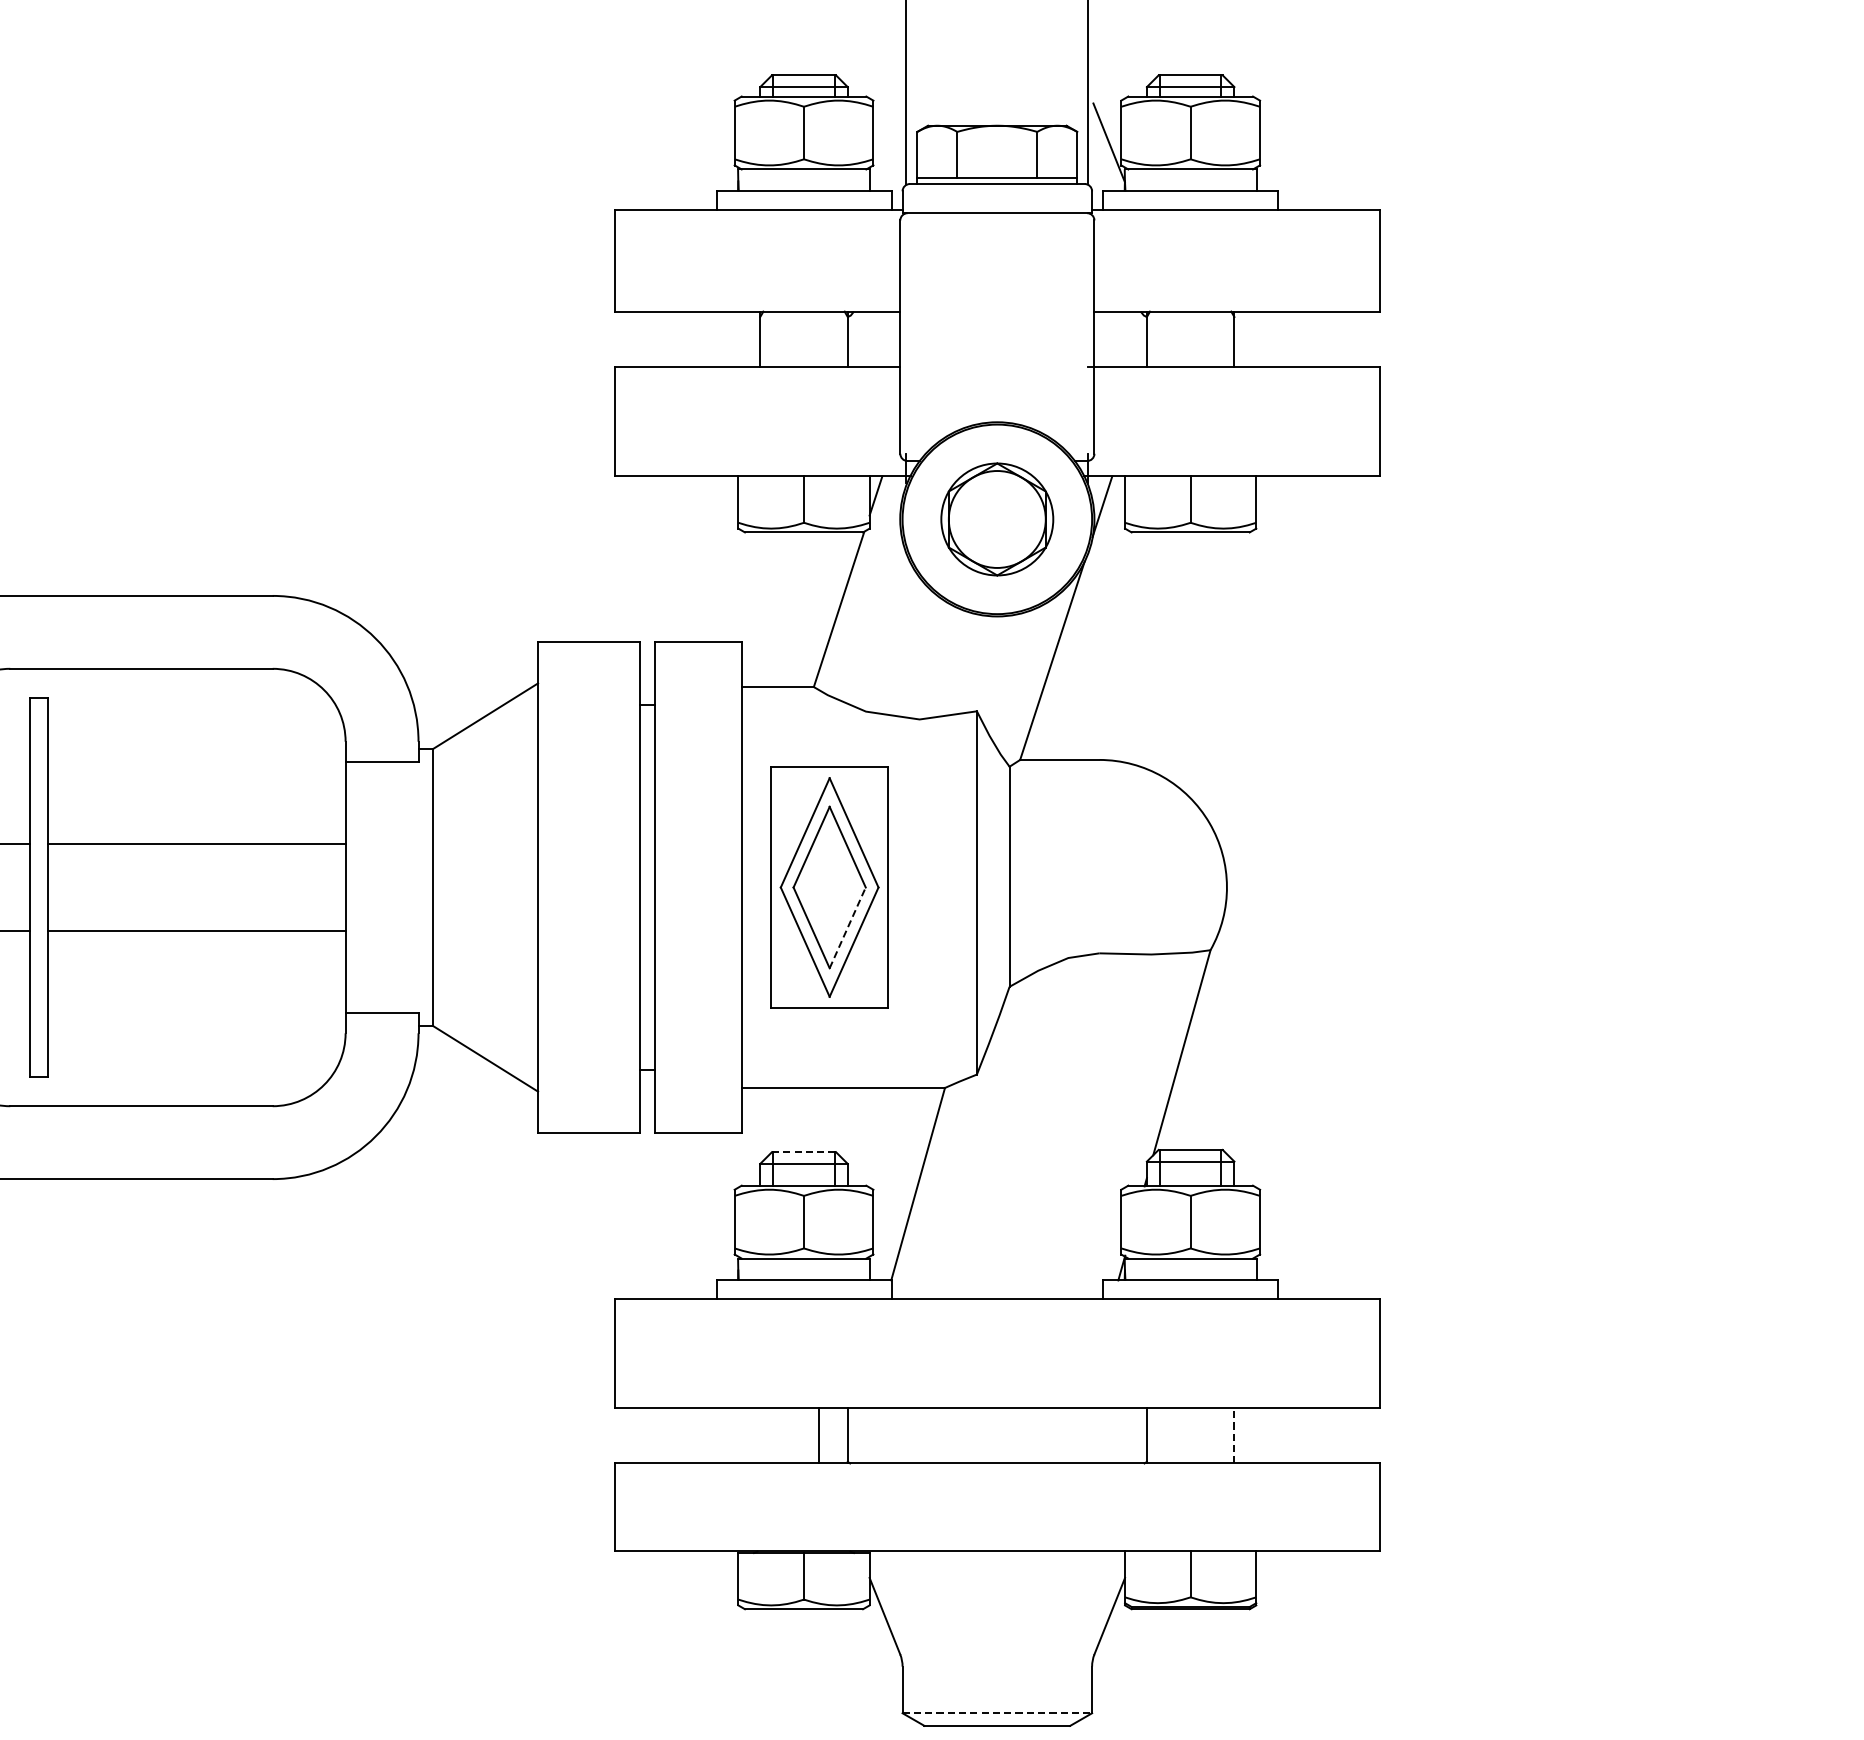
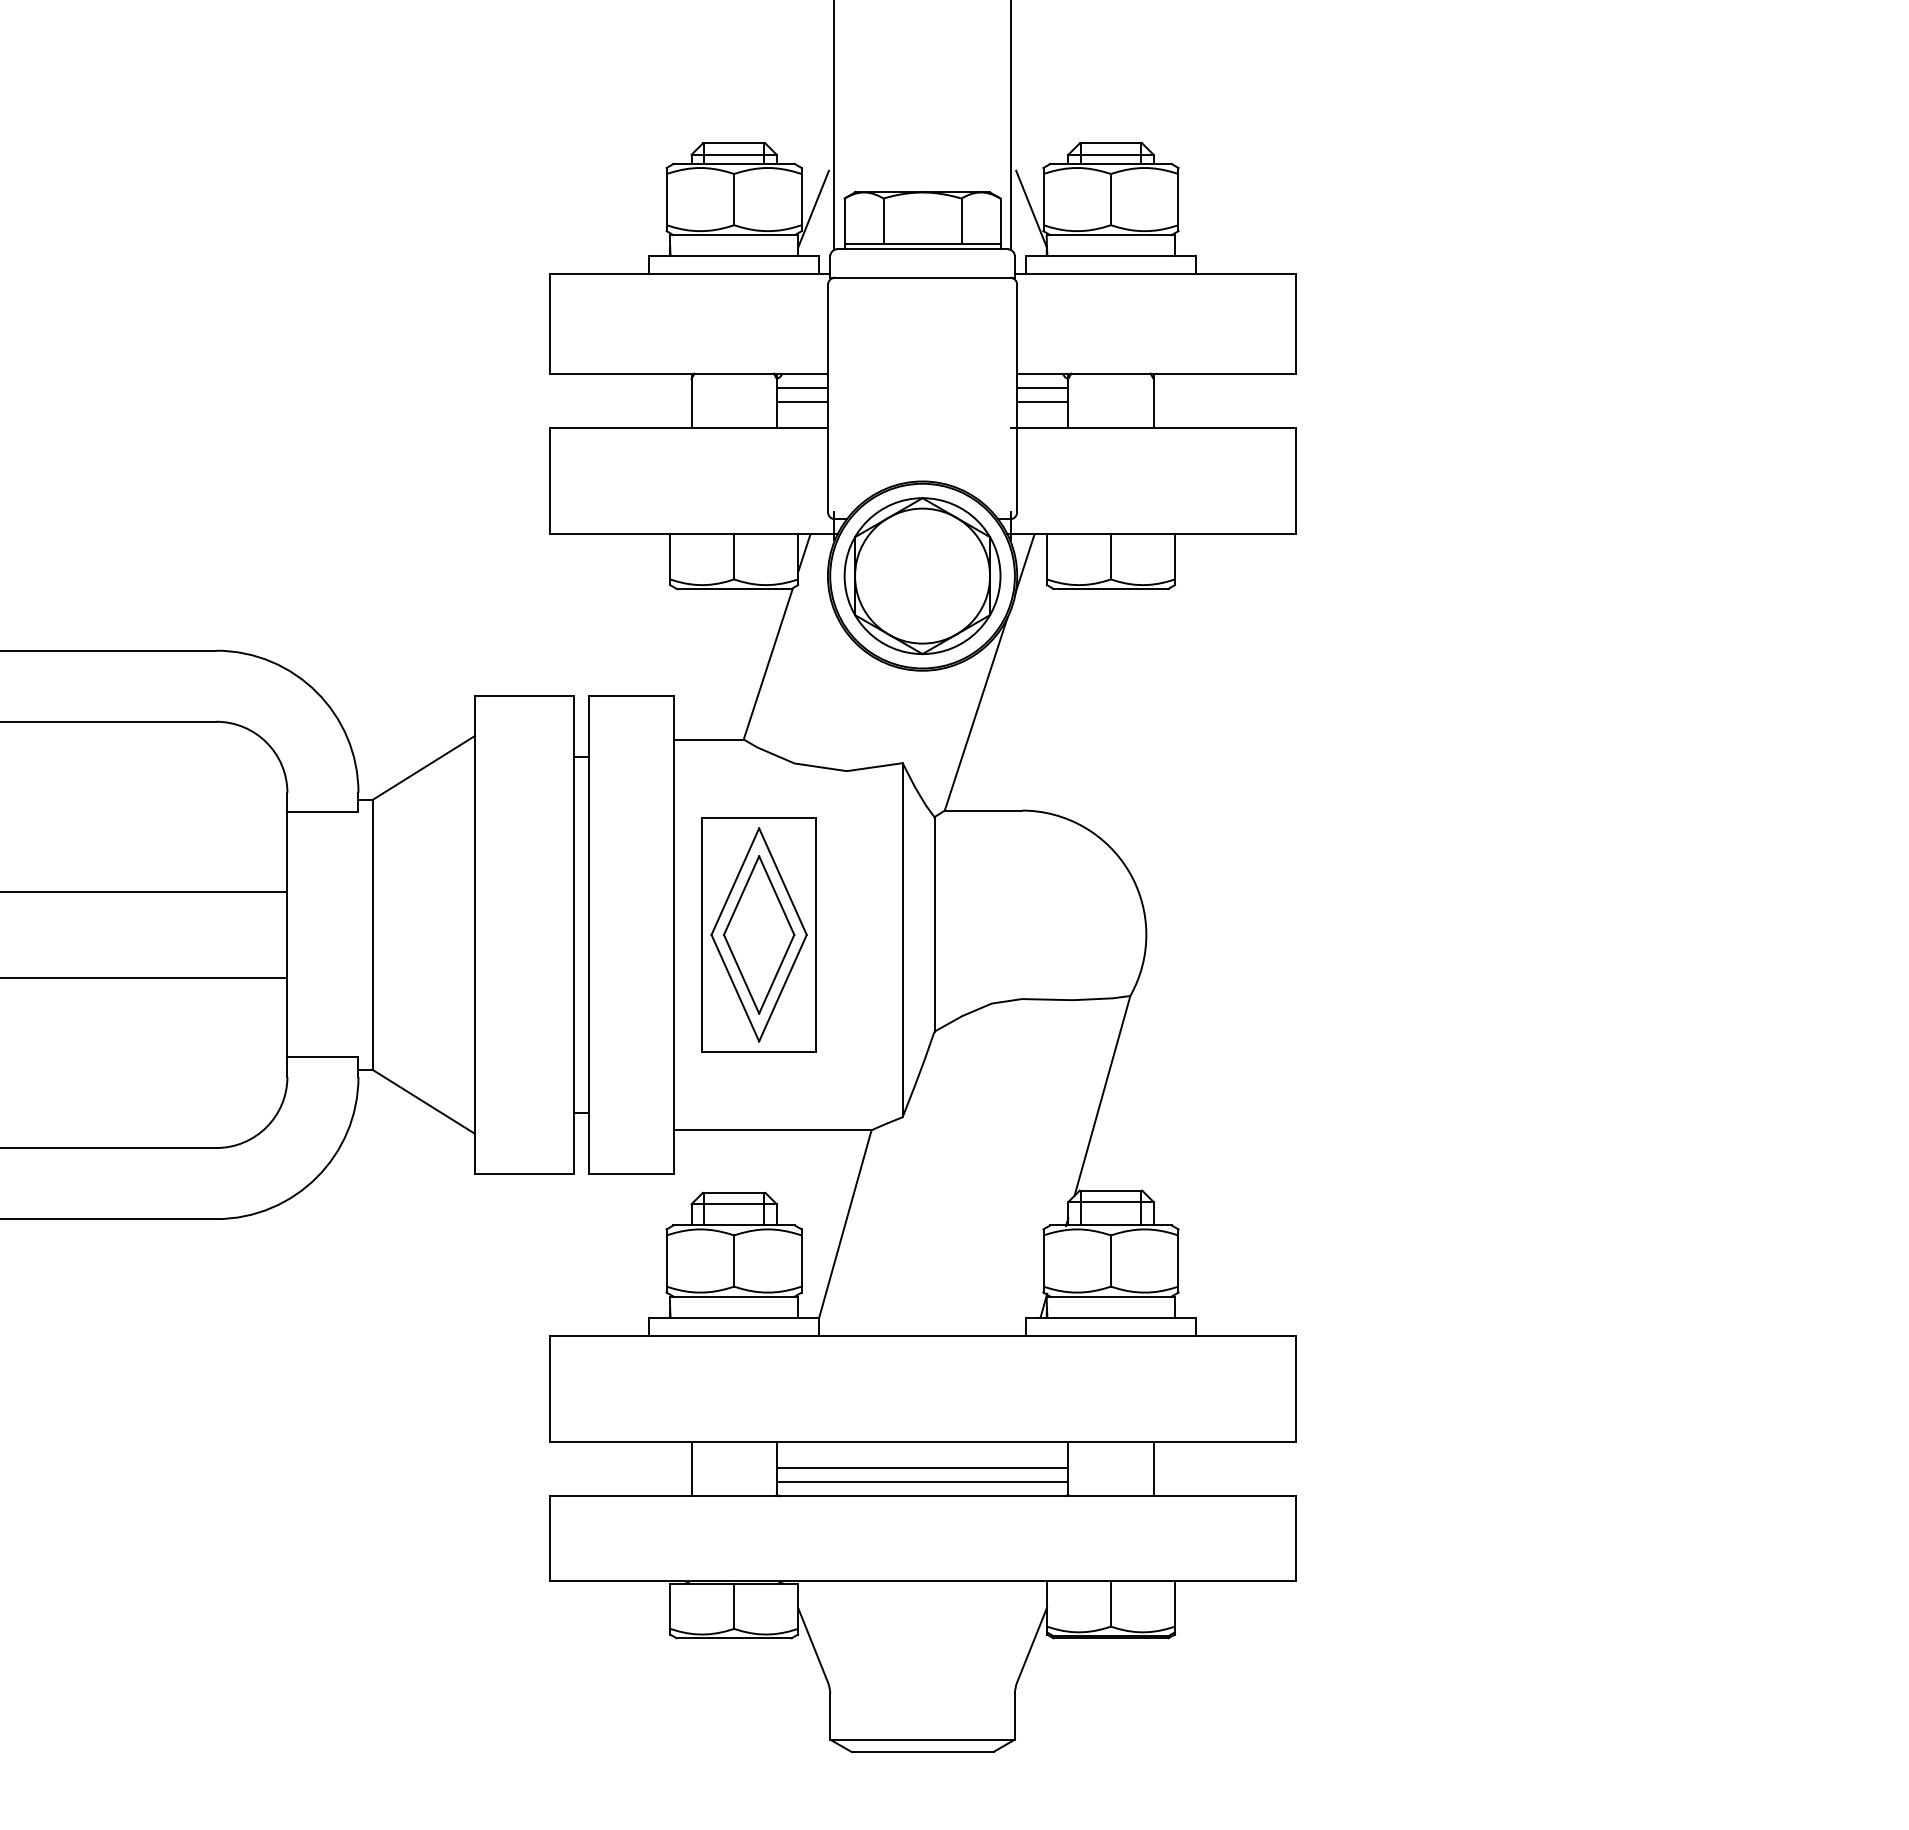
line: (885, 142) -> (813, 208), added
line: (874, 325) -> (802, 387), added
line: (1120, 325) -> (1042, 387), added
line: (874, 341) -> (802, 402), added
line: (1120, 341) -> (1042, 402), added
part: (997, 519) -> (922, 576), size x1.43
line: (847, 927) -> (776, 973), dashed -> solid
line: (804, 1151) -> (734, 1192), dashed -> solid
line: (997, 1434) -> (922, 1467), added
line: (818, 1436) -> (691, 1469), moved
line: (1234, 1436) -> (1153, 1469), dashed -> solid
line: (997, 1448) -> (922, 1481), added
line: (998, 1713) -> (923, 1739), dashed -> solid

